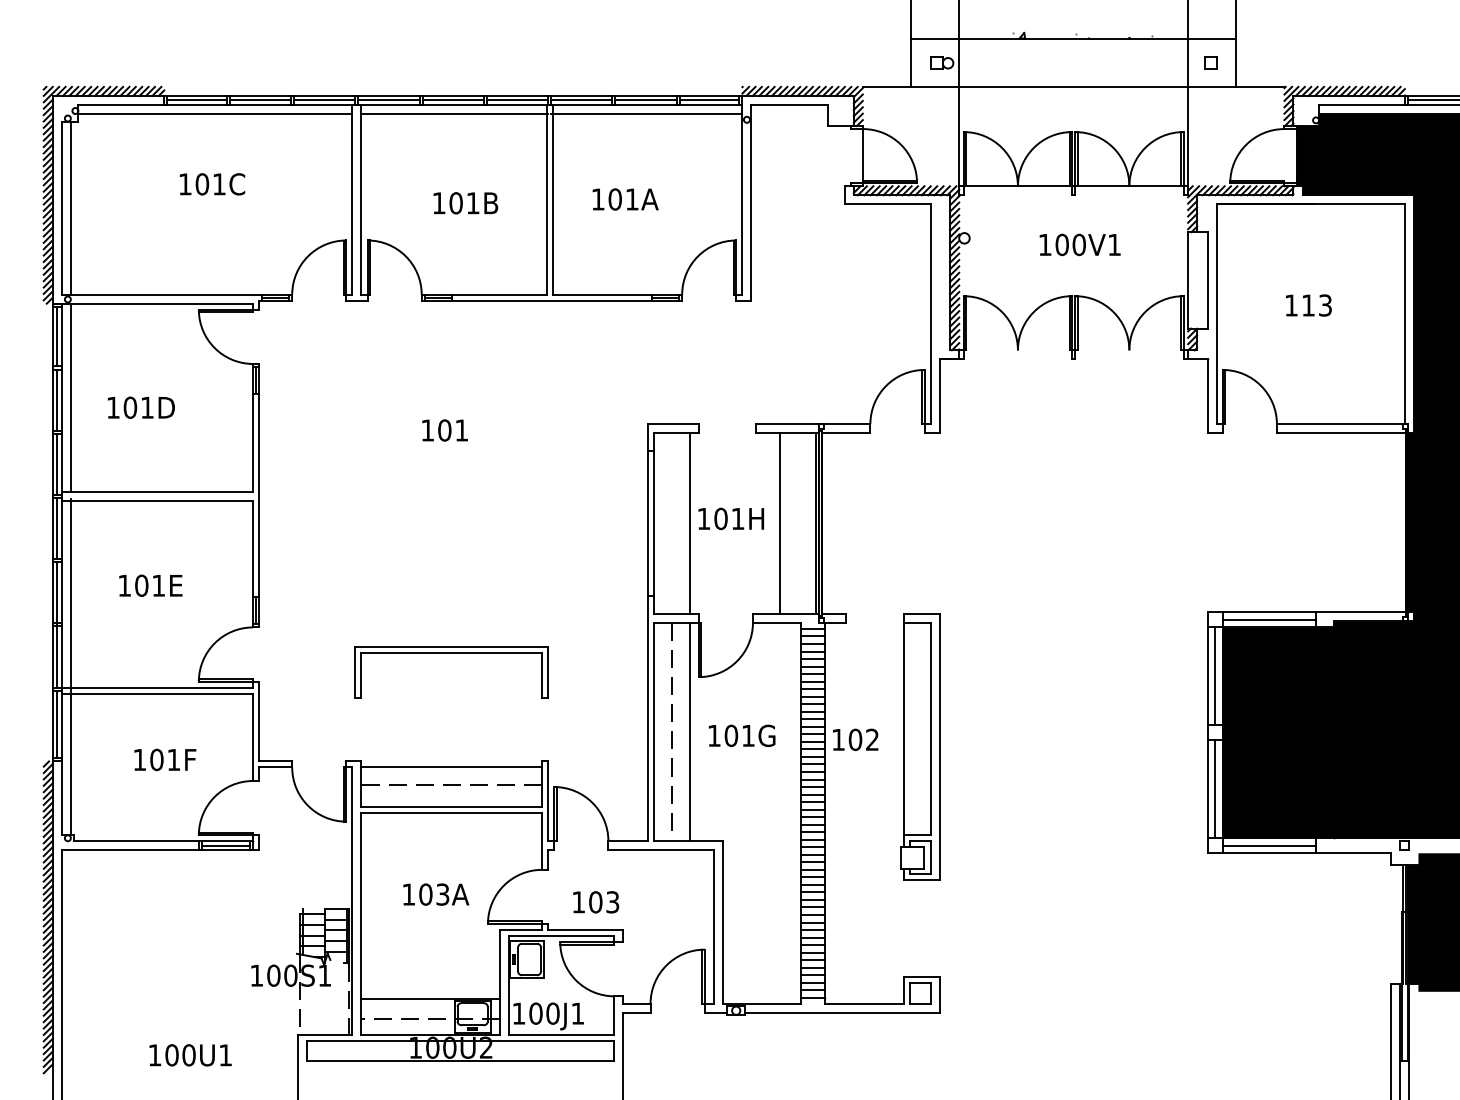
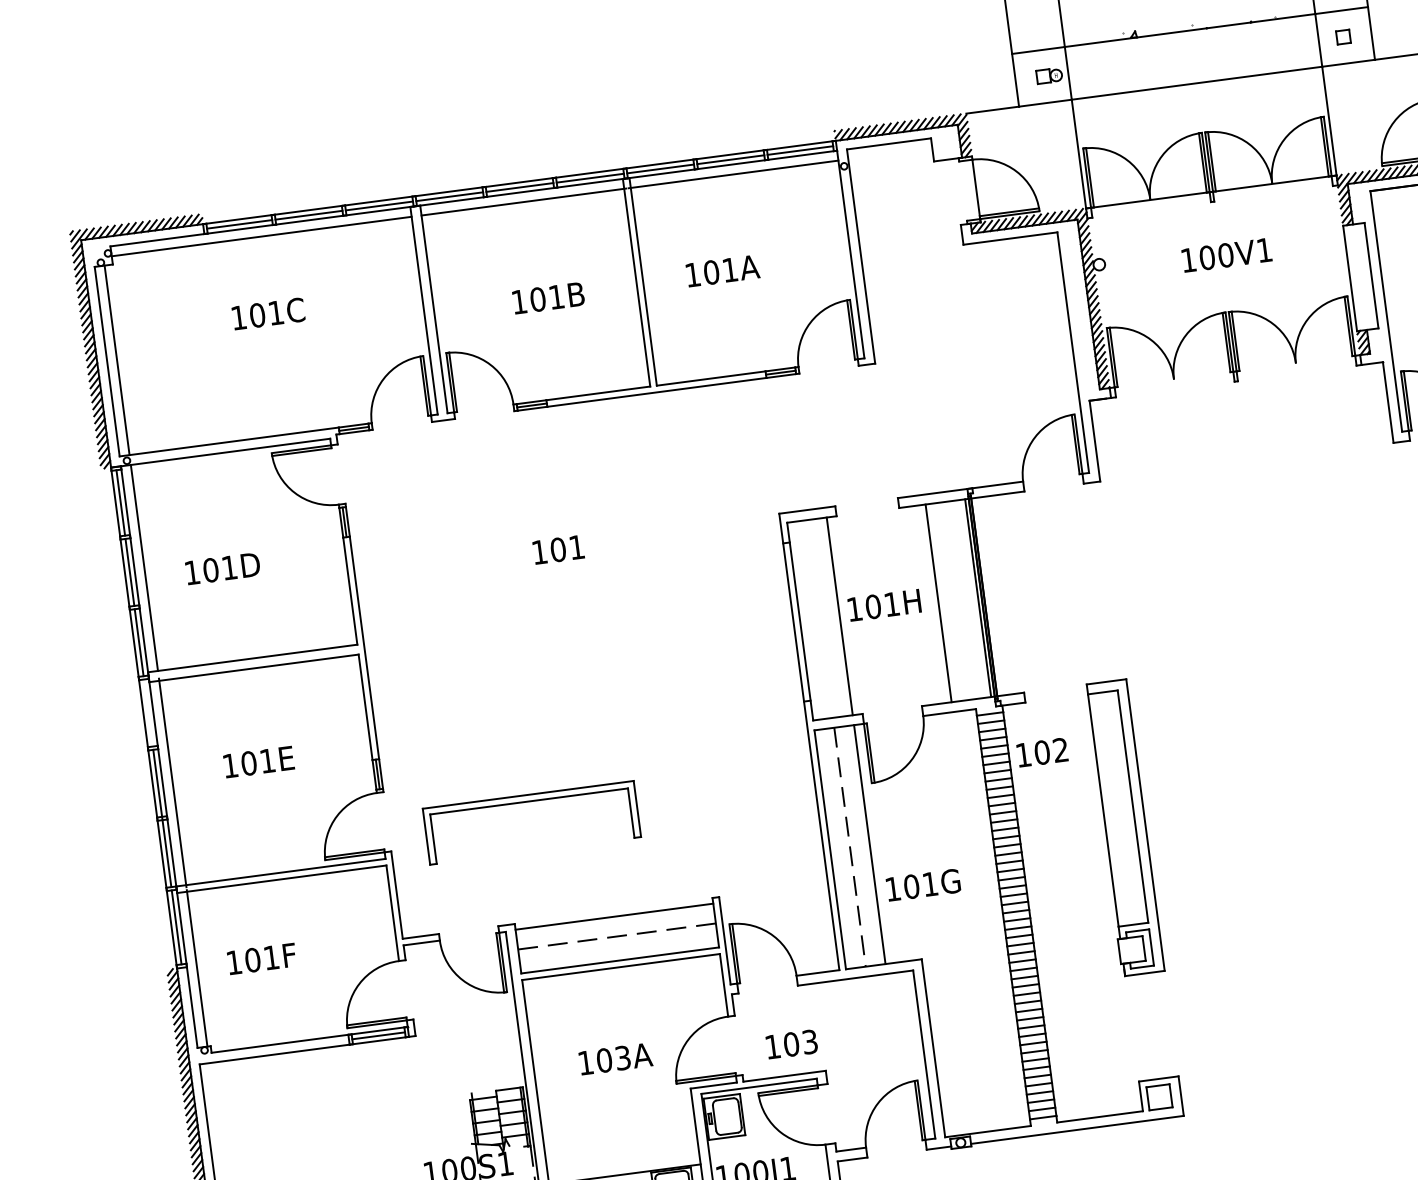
line: (57, 528) -> (148, 712), removed
part: (451, 653) -> (528, 802), moved
text: (741, 735) -> (922, 884), moved
text: (855, 739) -> (1042, 752), moved
text: (165, 759) -> (262, 958), moved

